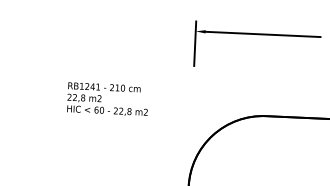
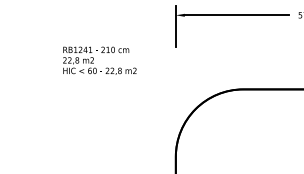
text: (107, 99) -> (99, 60), moved

